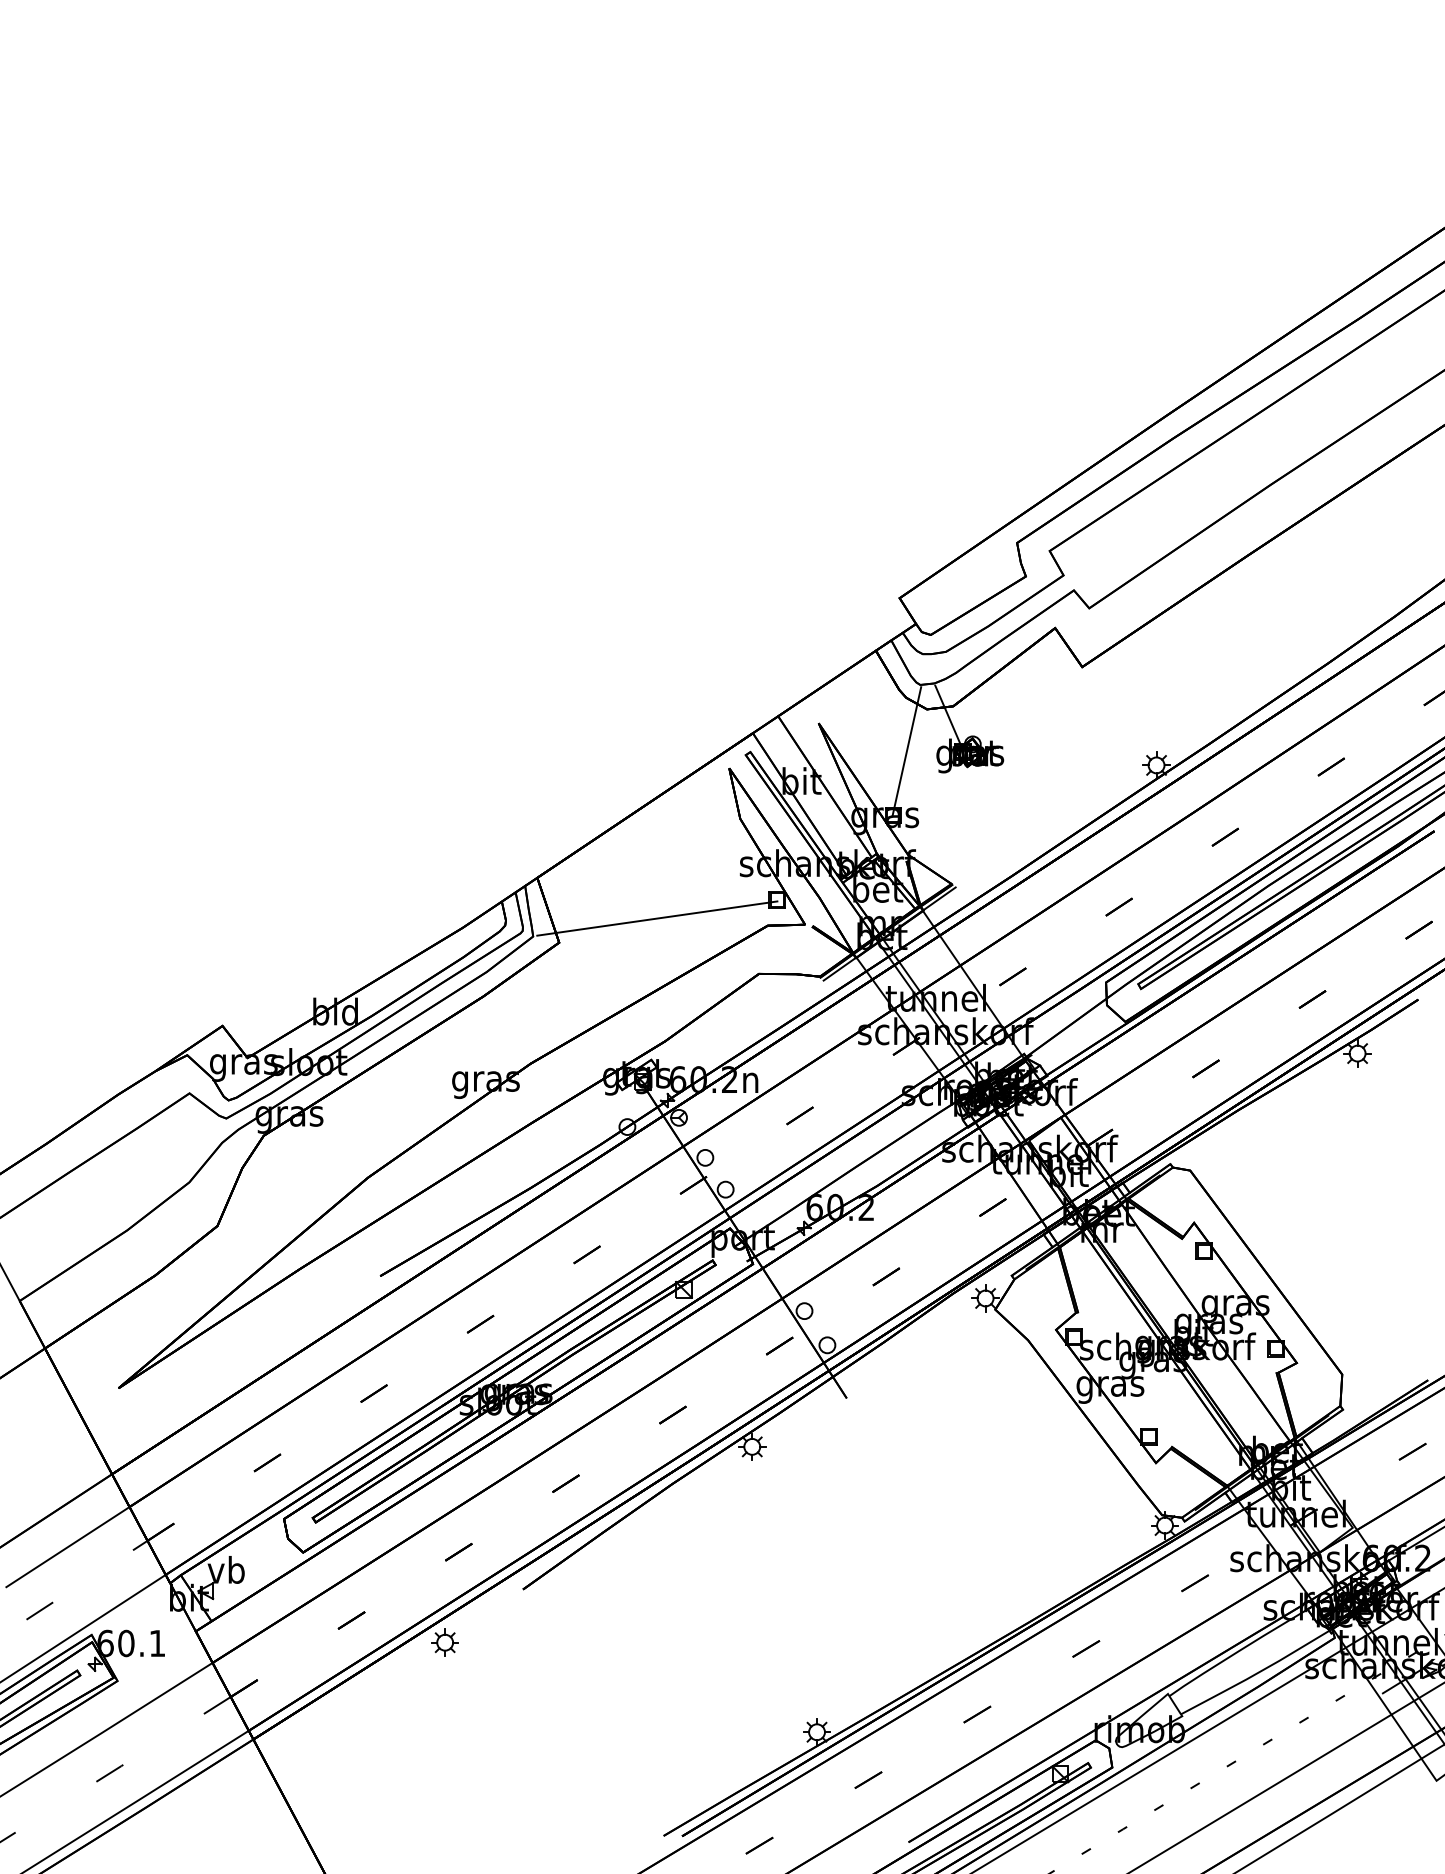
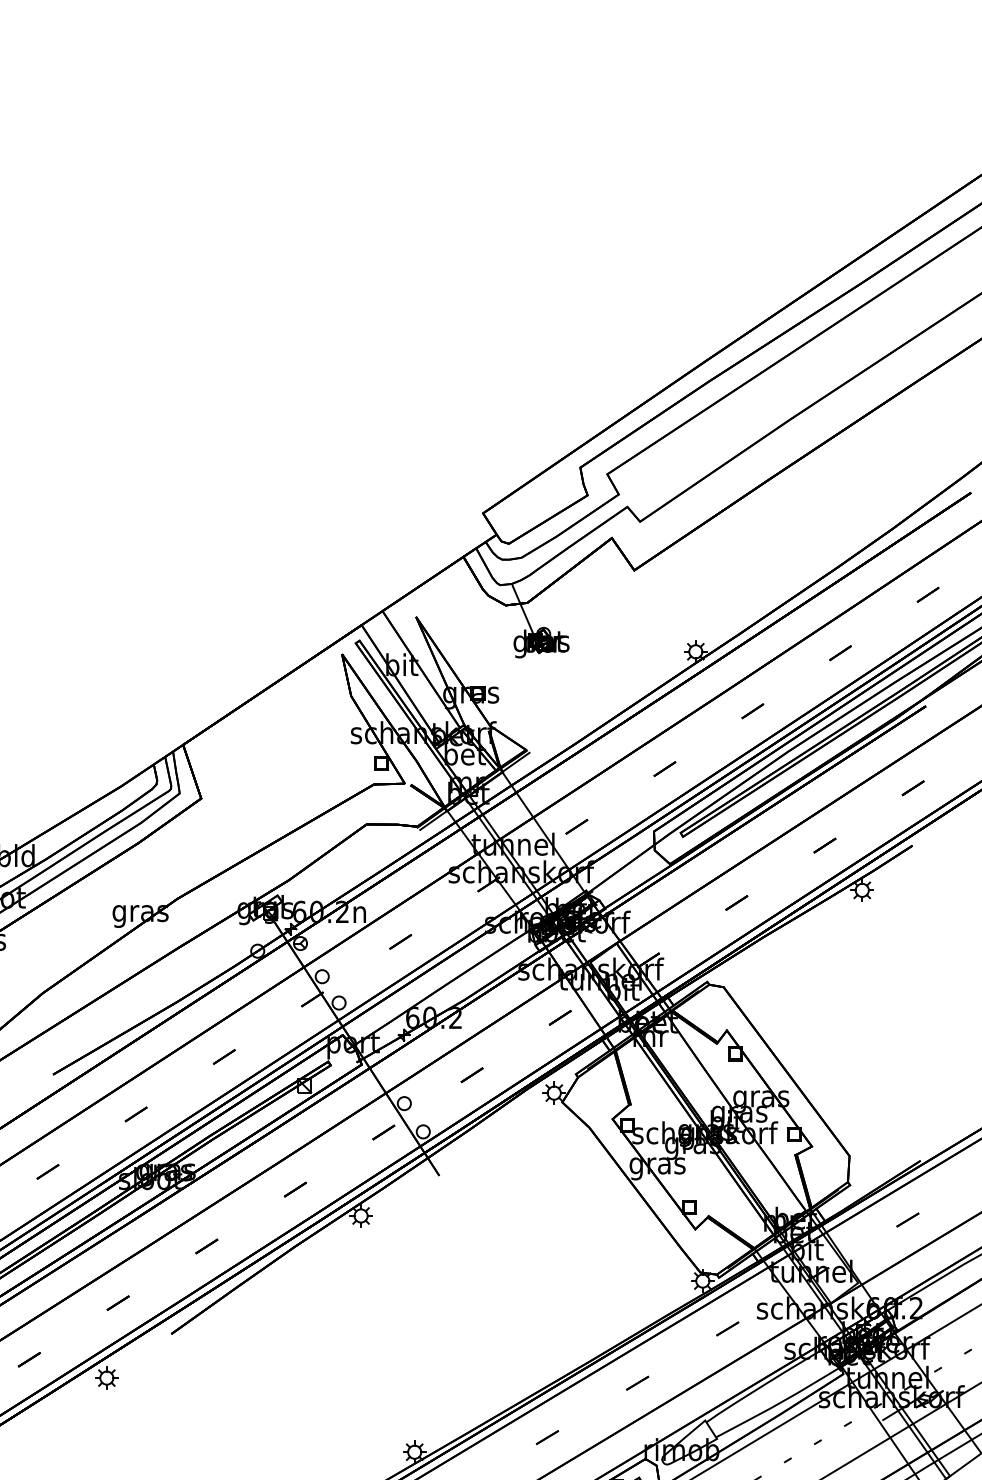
line: (906, 751) -> (488, 640), removed
line: (657, 918) -> (282, 778), removed

